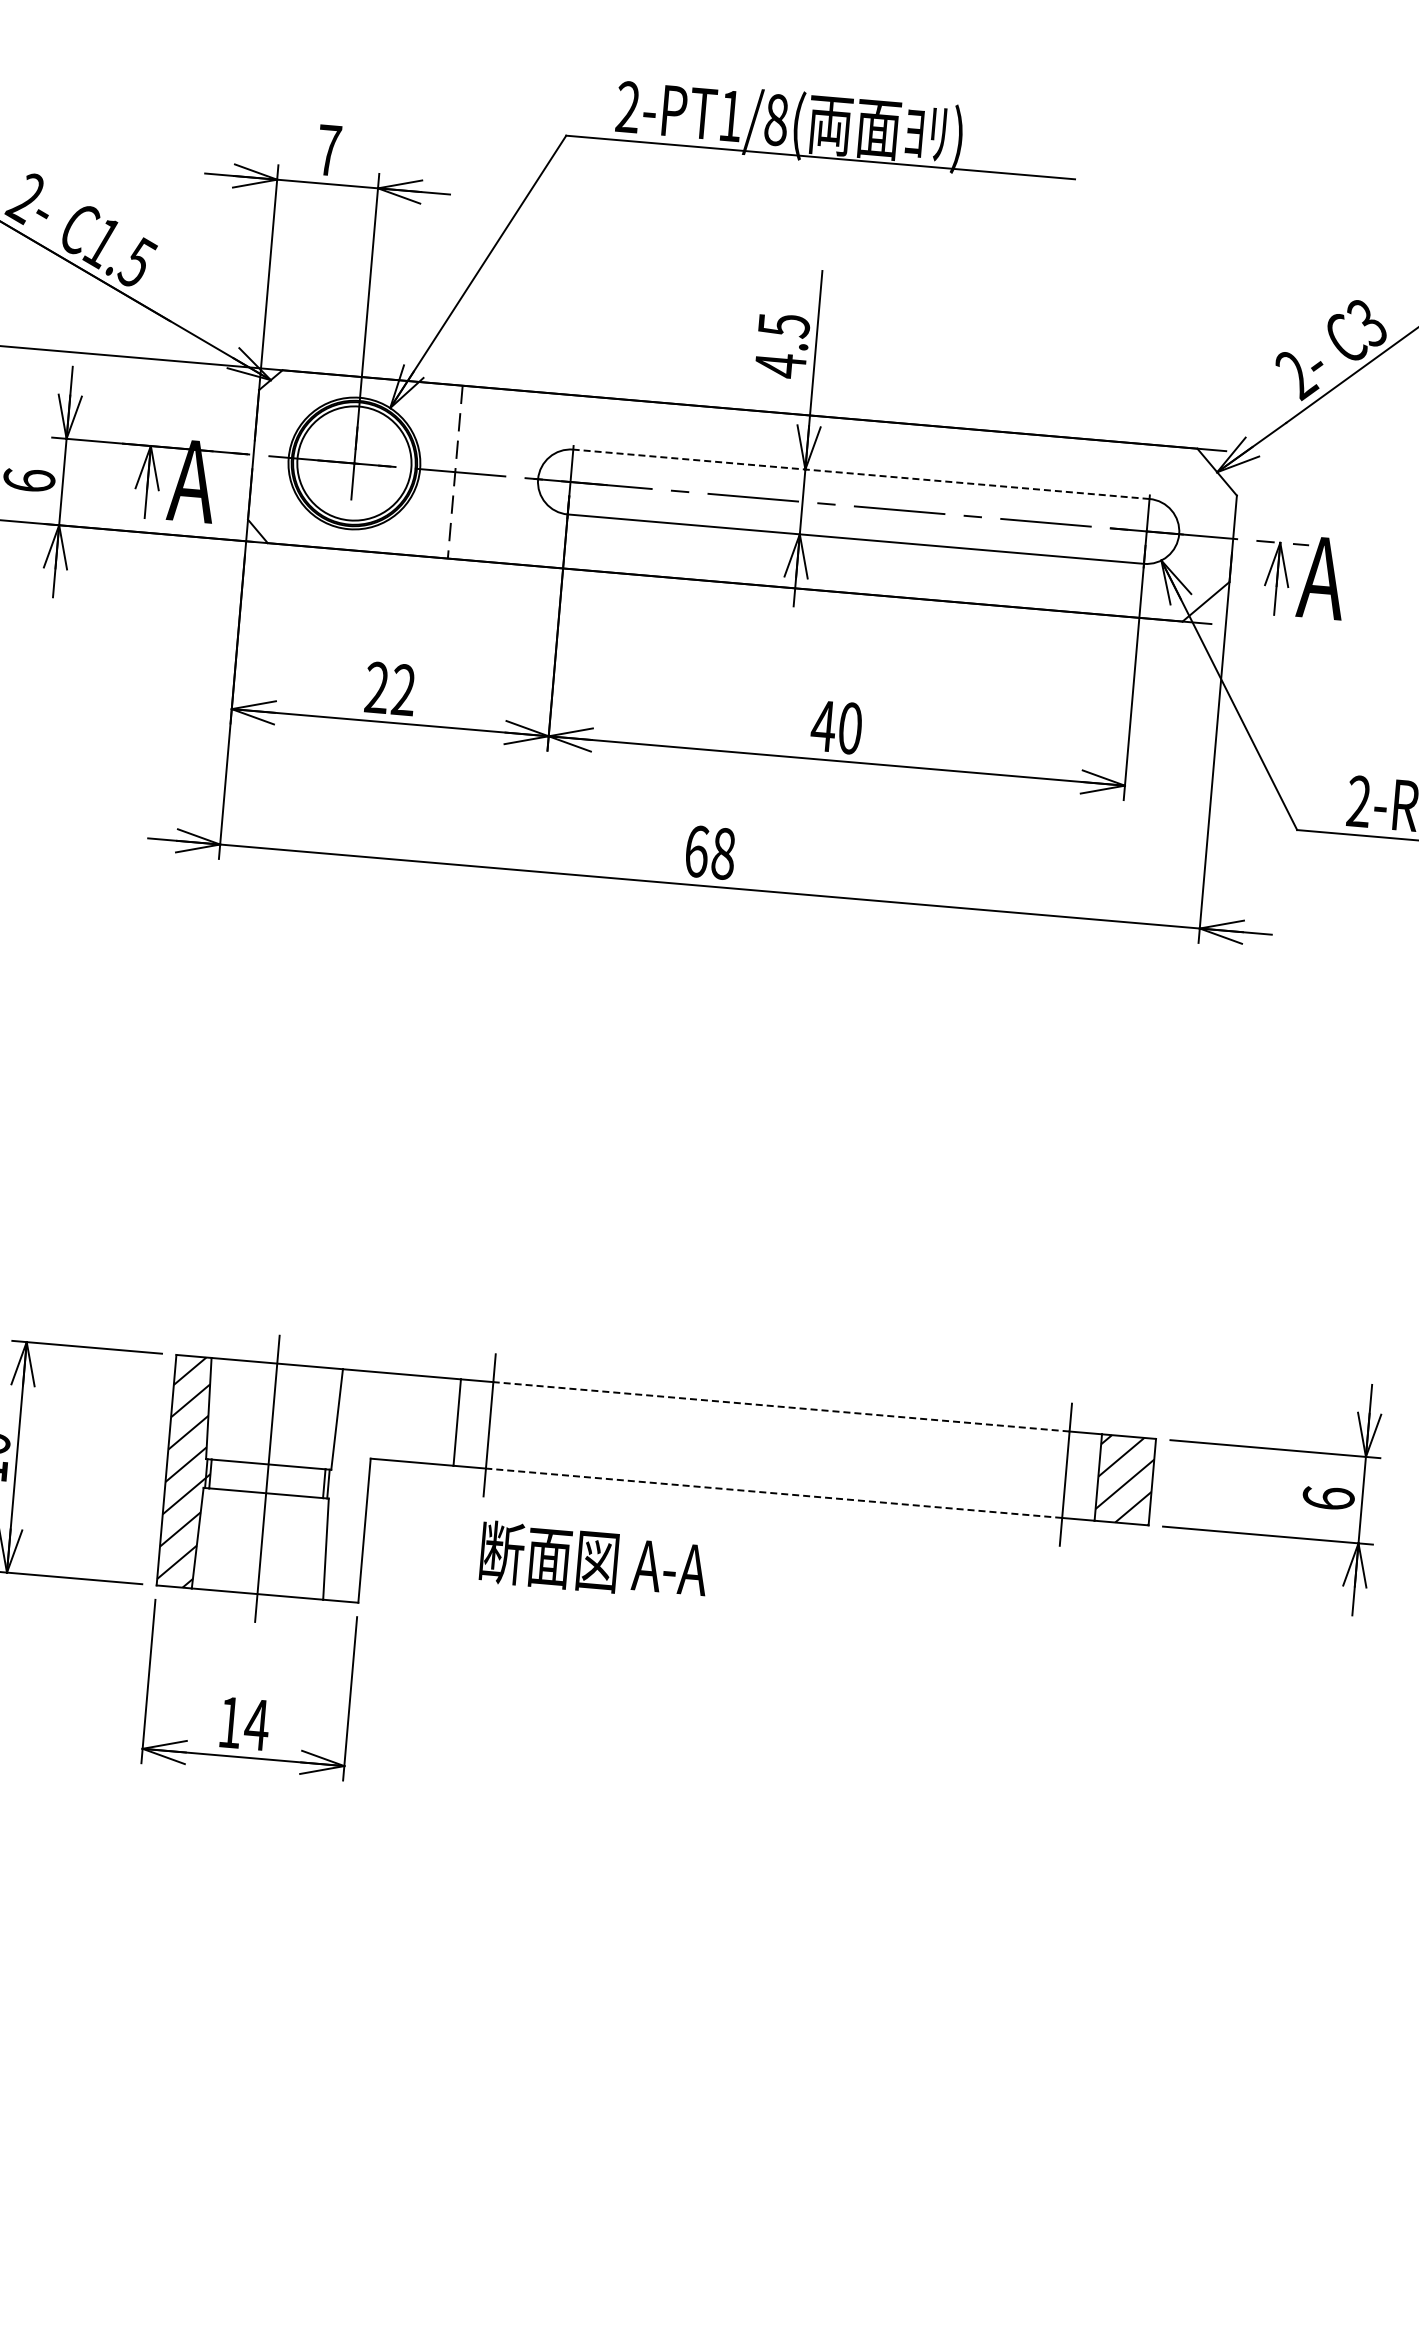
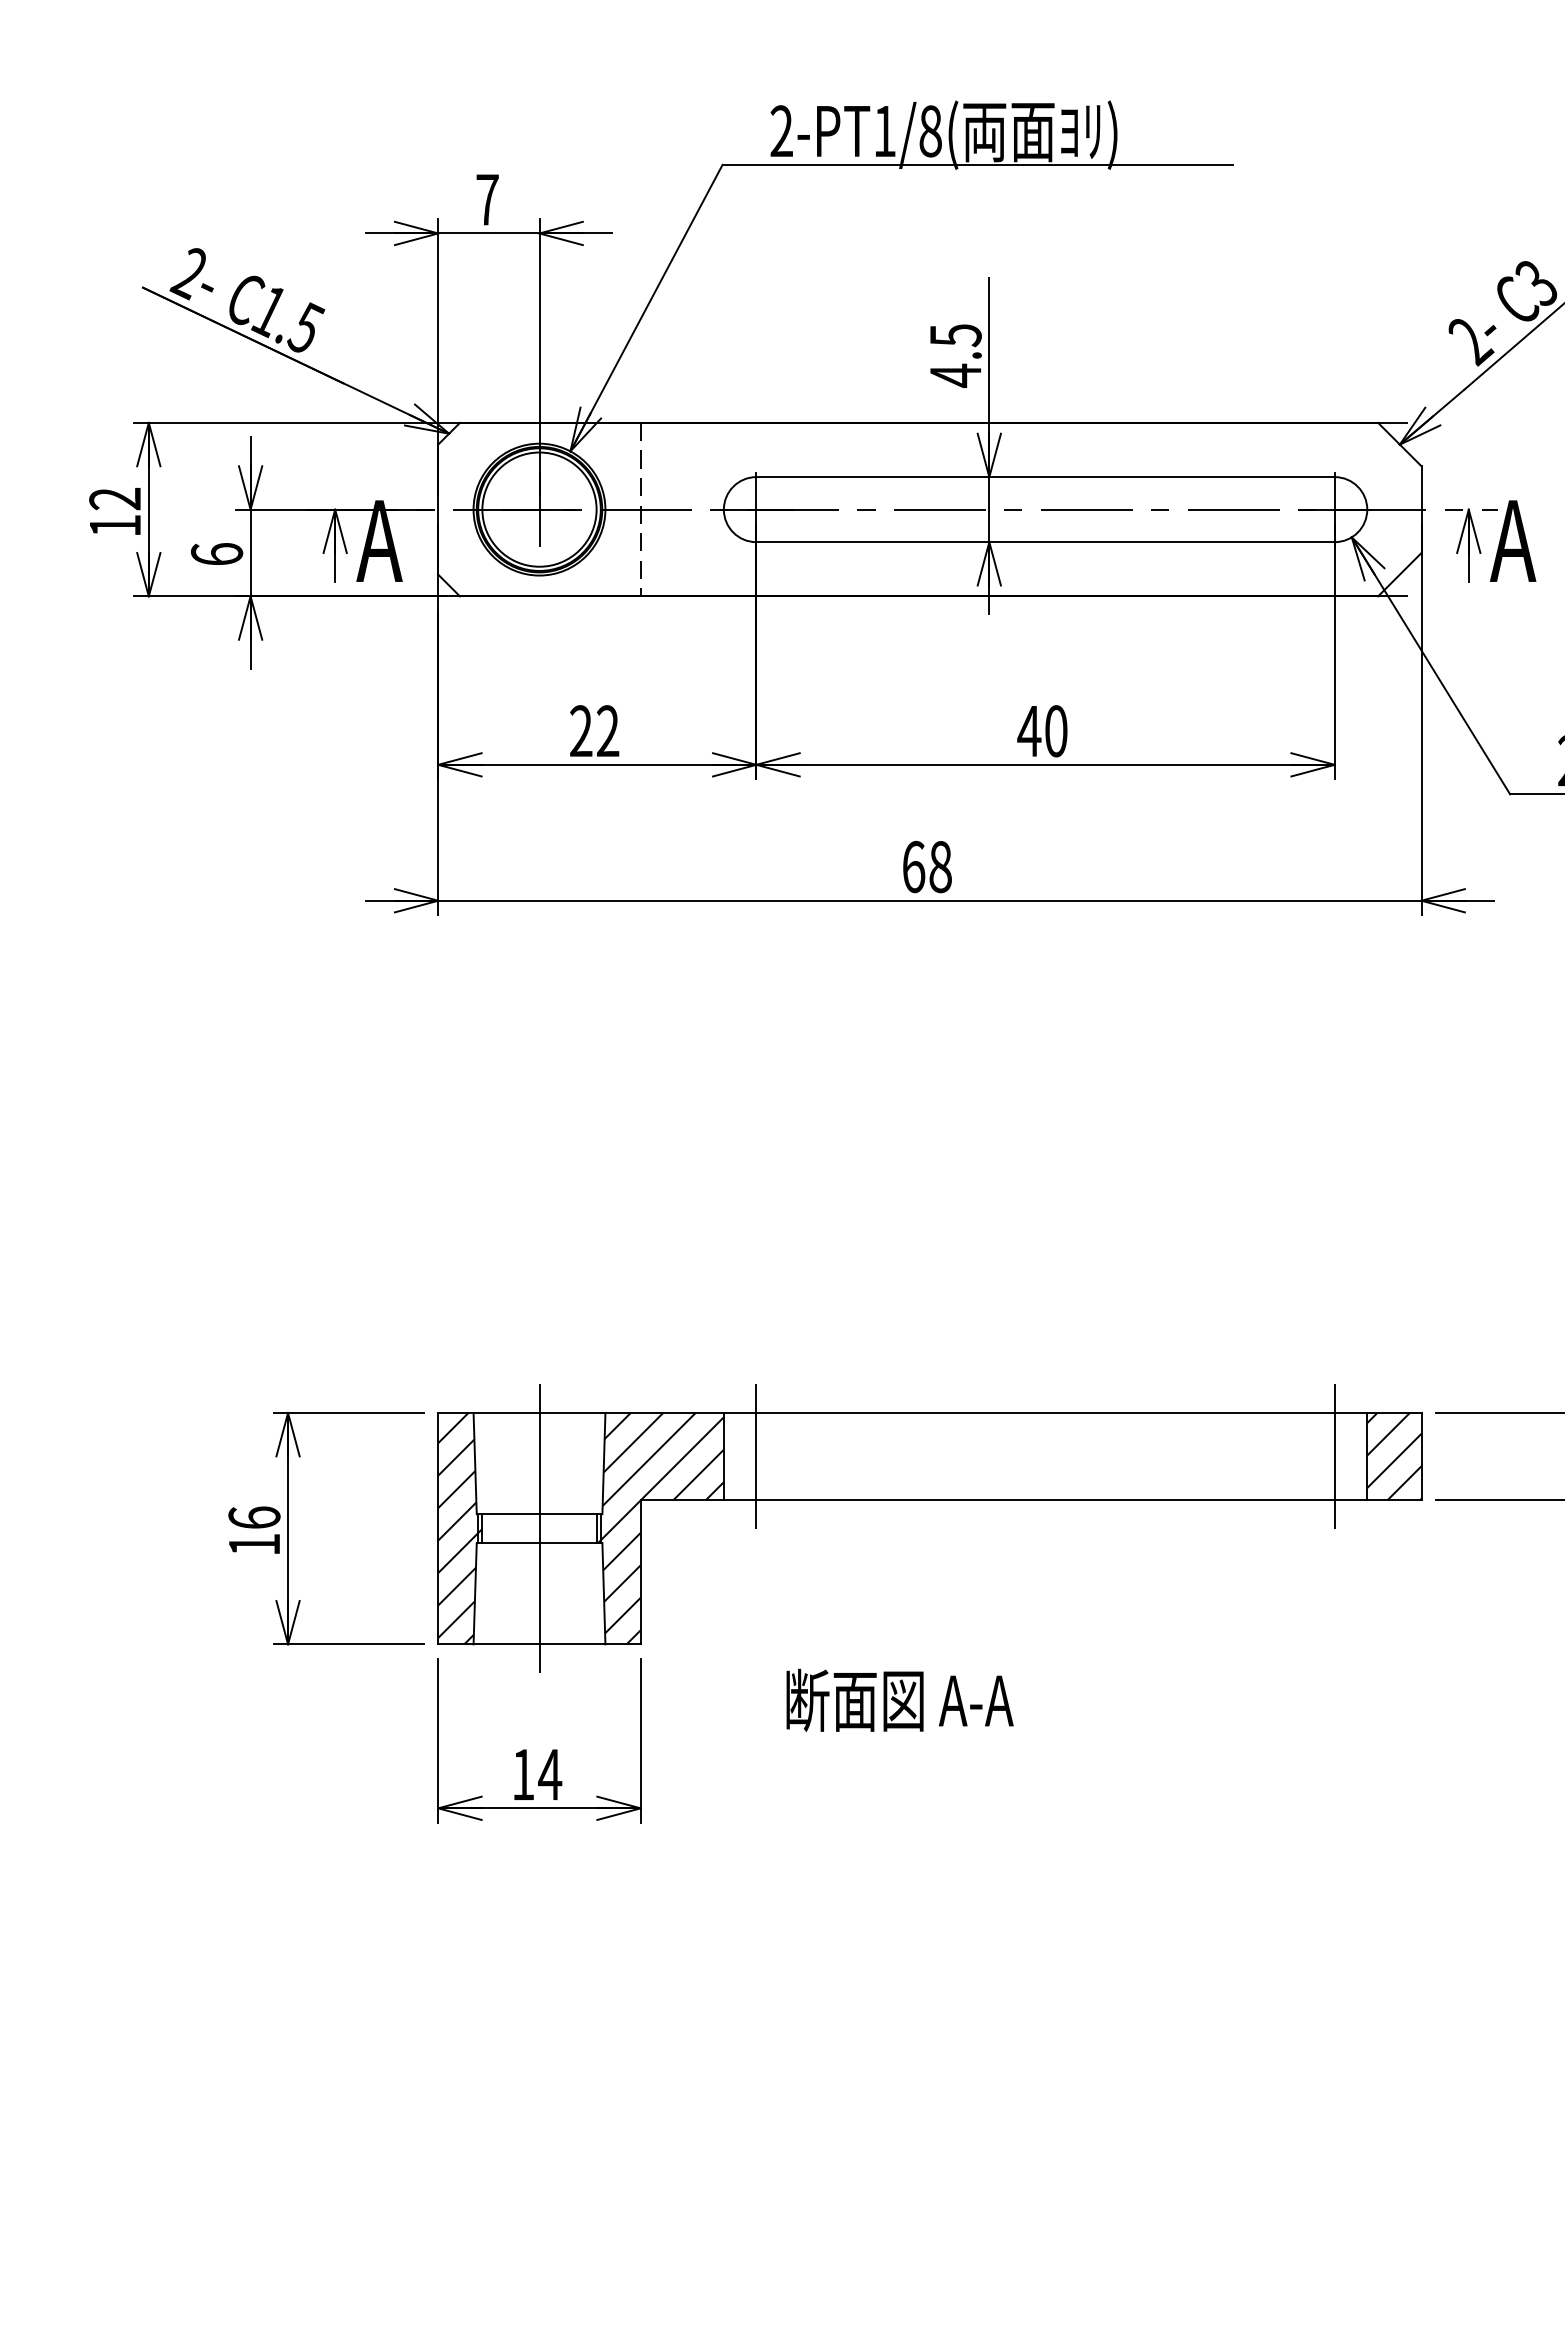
line: (861, 474) -> (1045, 477), dashed -> solid
line: (781, 1407) -> (1045, 1413), dashed -> solid
hatch: (387, 1488) -> (660, 1528), added
line: (774, 1492) -> (1045, 1499), dashed -> solid
text: (593, 1560) -> (899, 1700), moved

